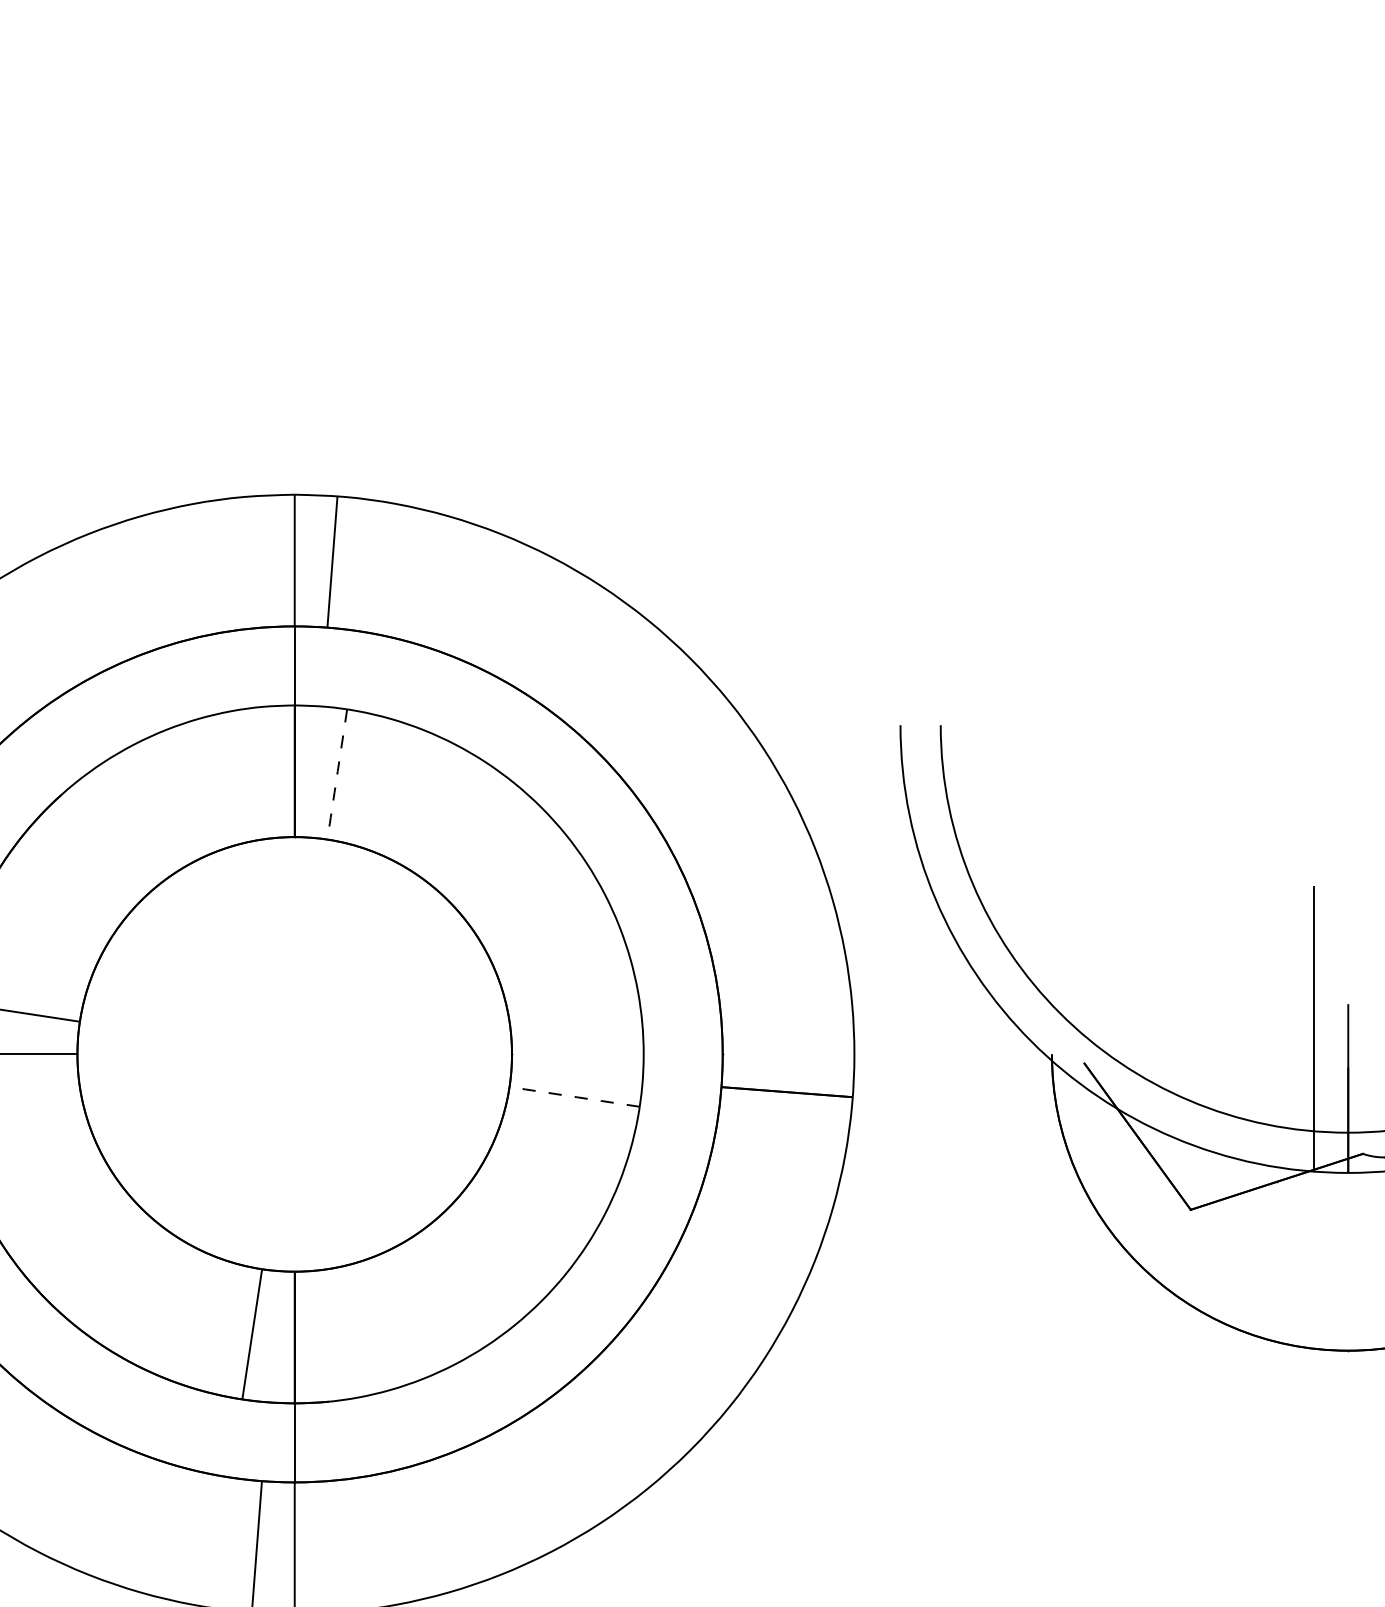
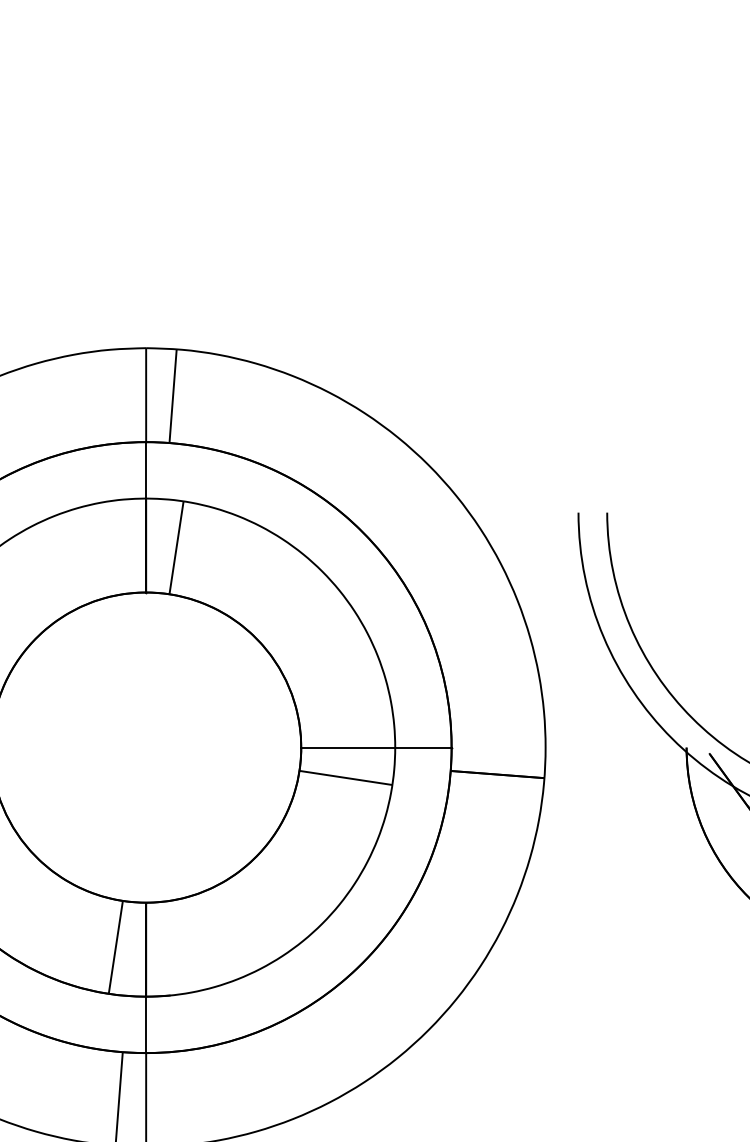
arc: (336, 780) -> (175, 552), dashed -> solid
line: (617, 1054) -> (376, 747), added
arc: (568, 1096) -> (341, 777), dashed -> solid

